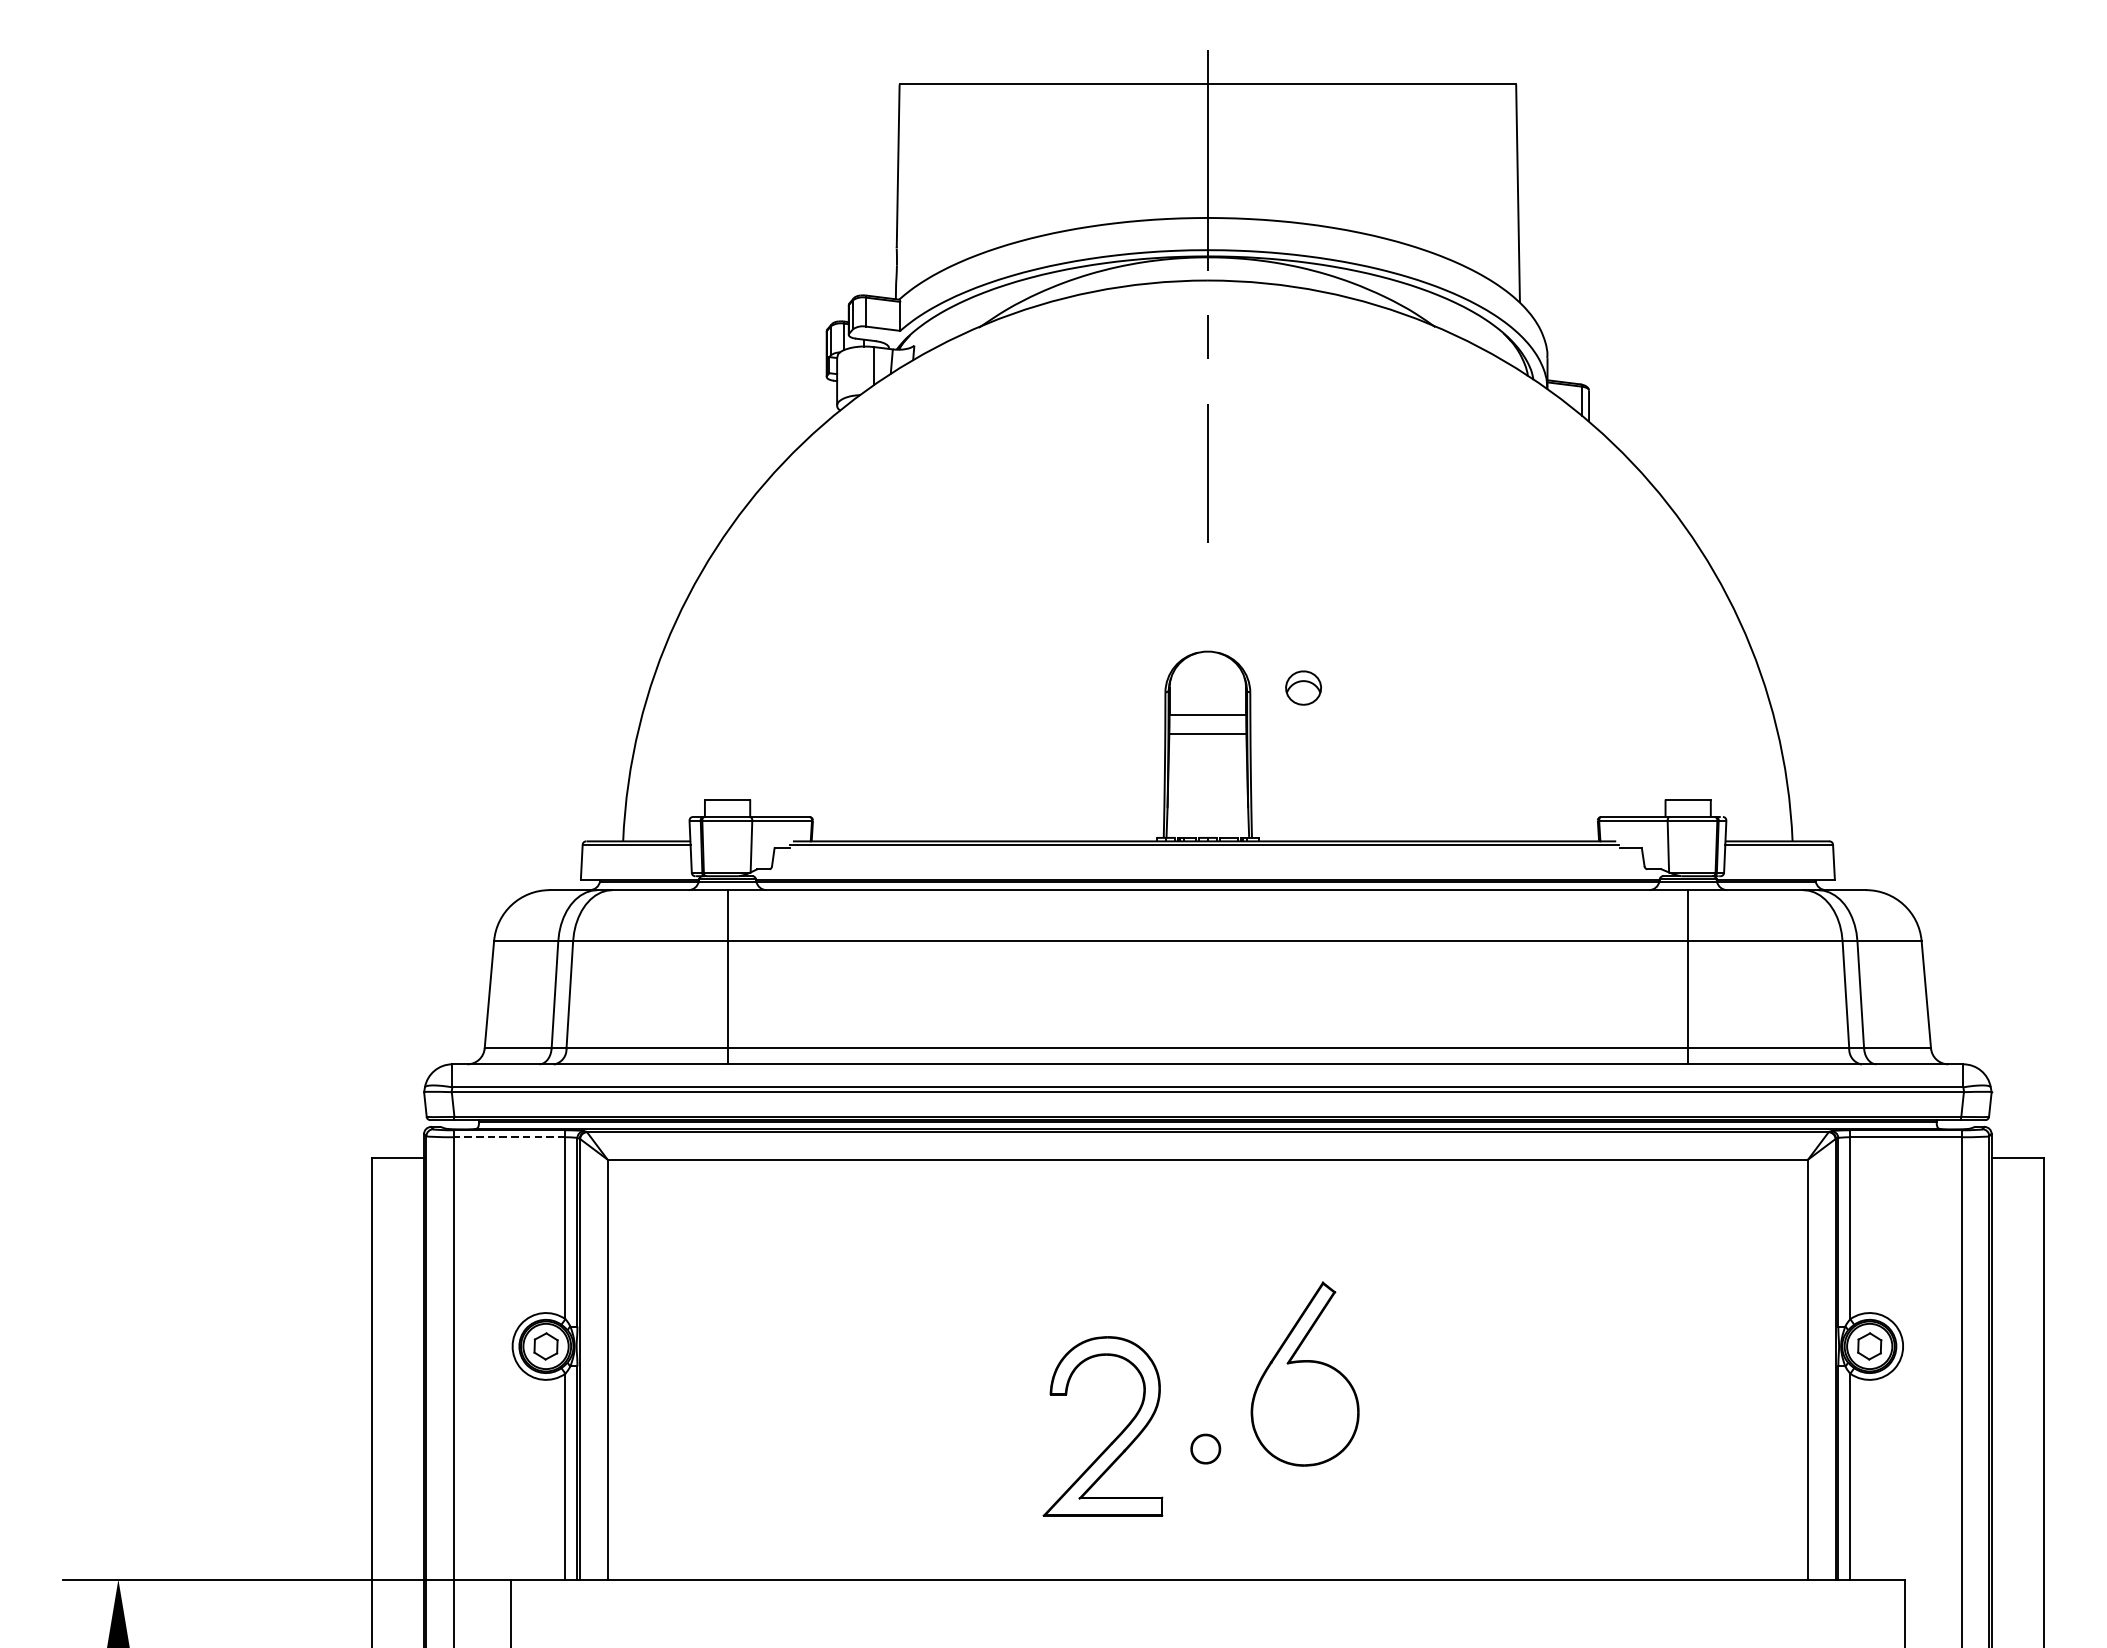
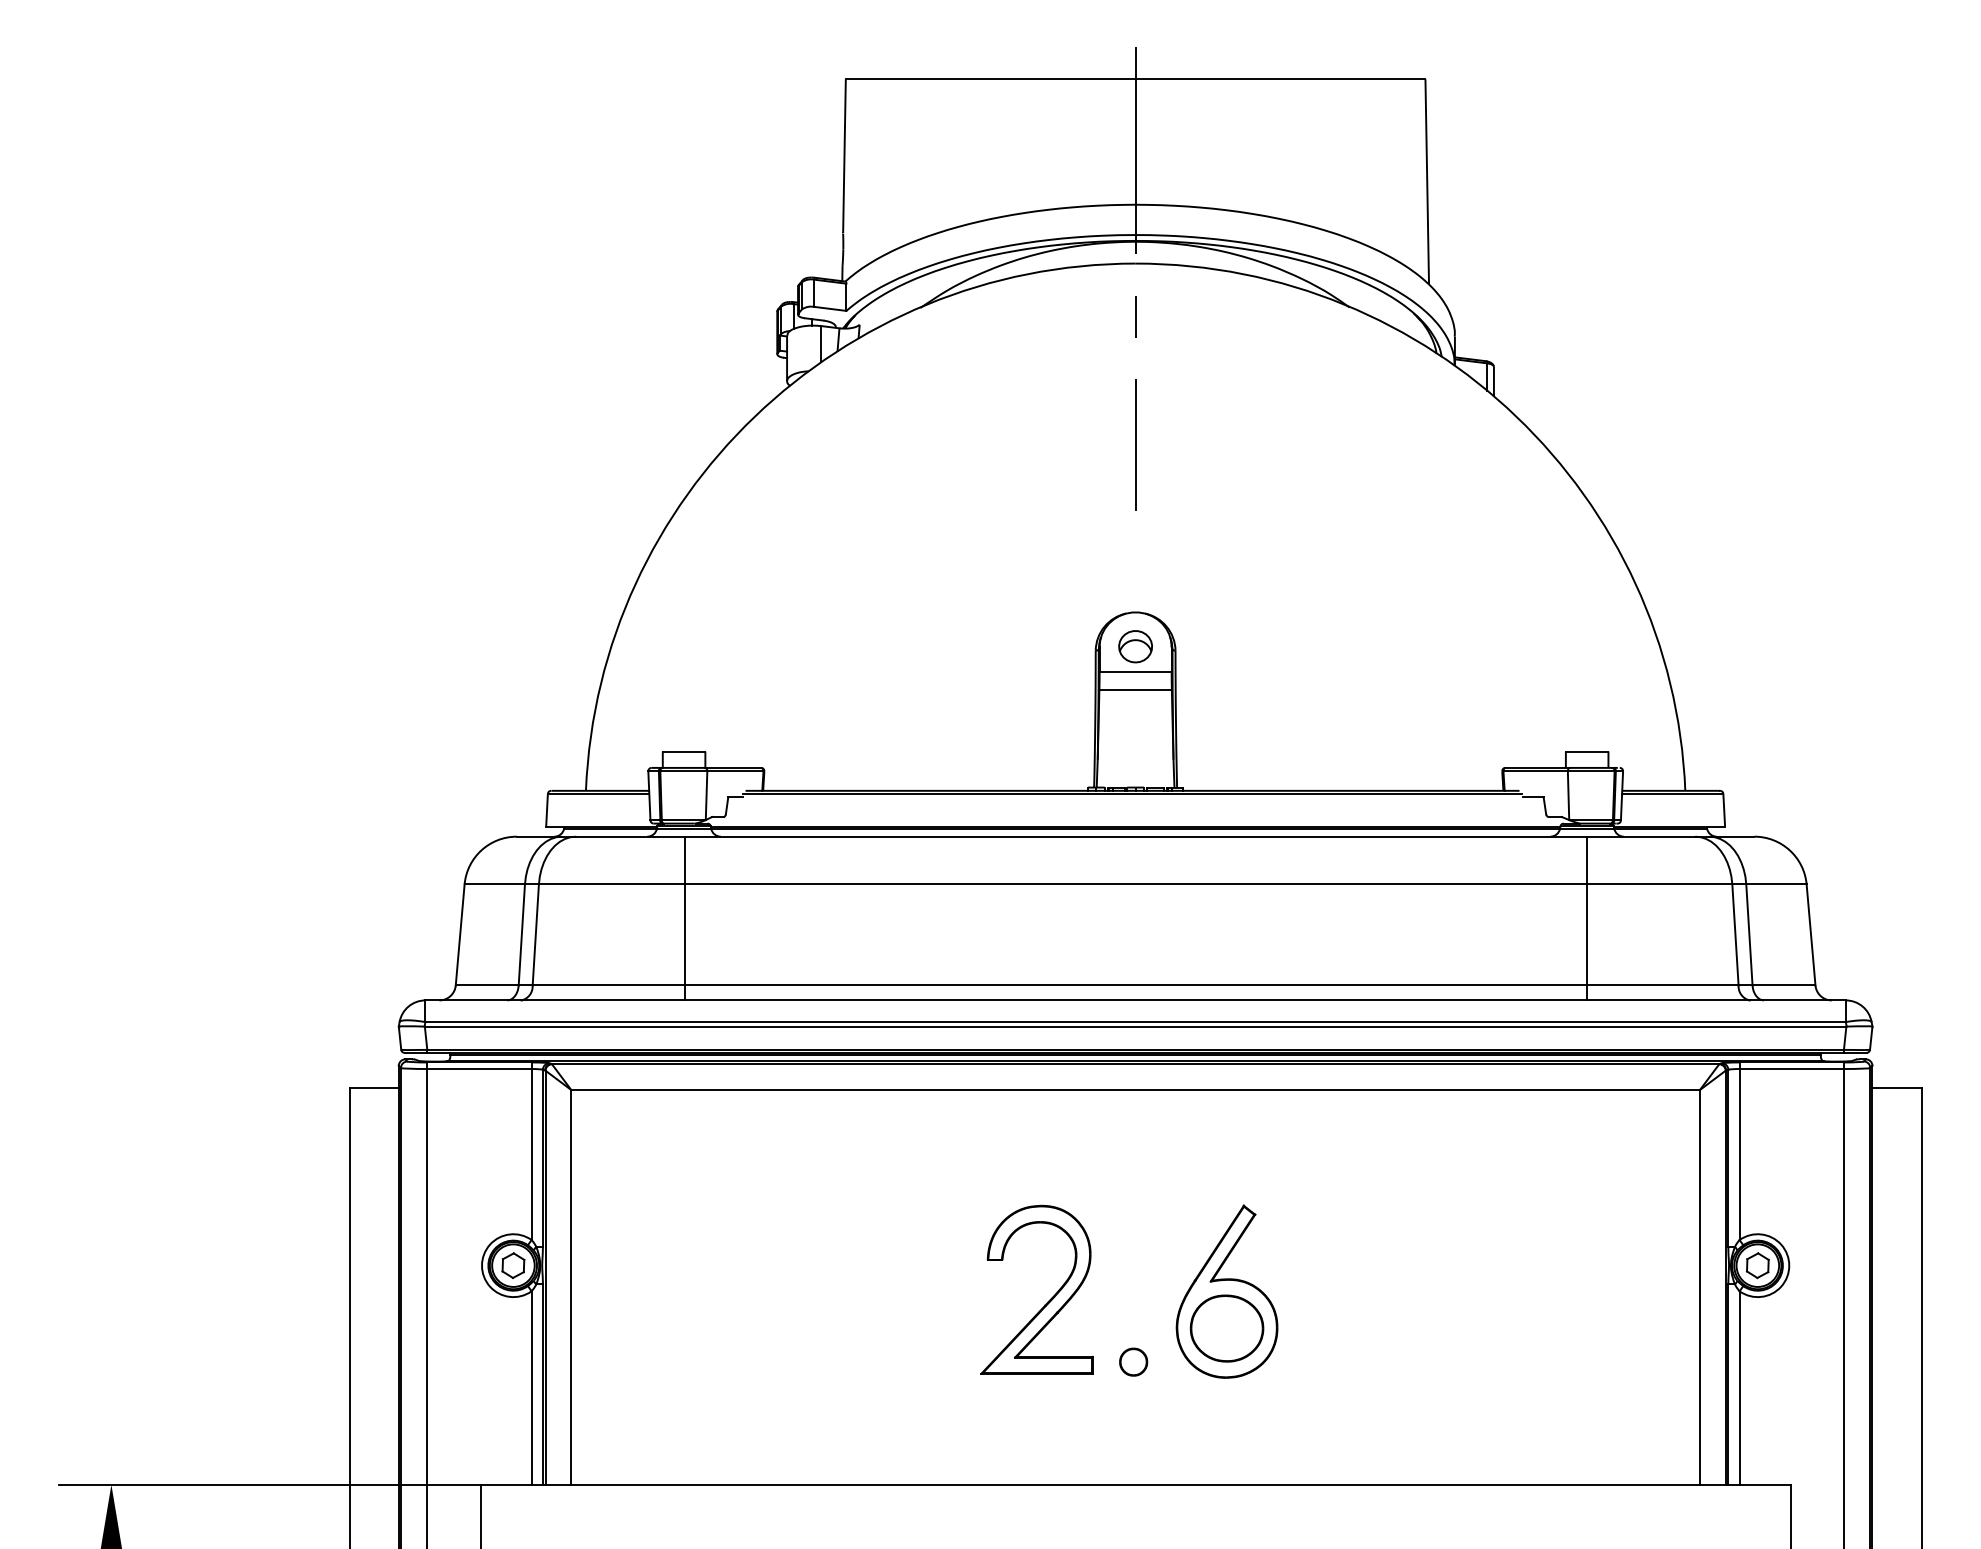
part: (1303, 687) -> (1135, 646), moved
line: (508, 1136) -> (478, 1068), dashed -> solid
part: (1304, 1413) -> (1226, 1328), added
part: (1115, 1437) -> (1048, 1300), moved

